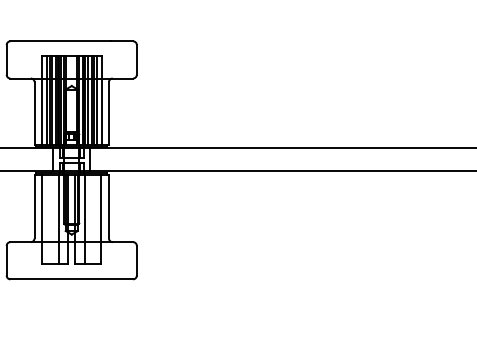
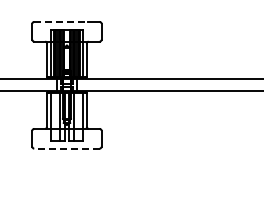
line: (61, 40) -> (61, 21), solid -> dashed
line: (70, 279) -> (66, 148), solid -> dashed

